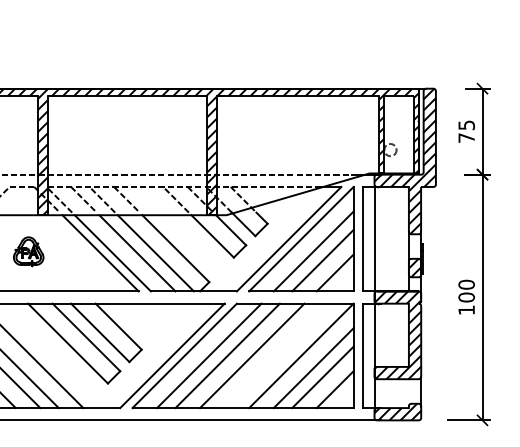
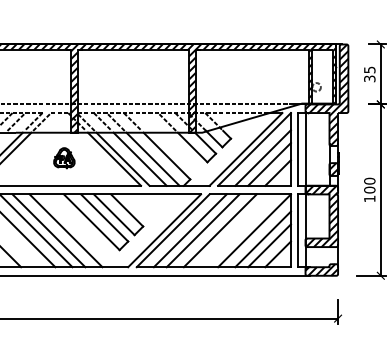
text: (466, 137) -> (369, 78), 75 -> 35

